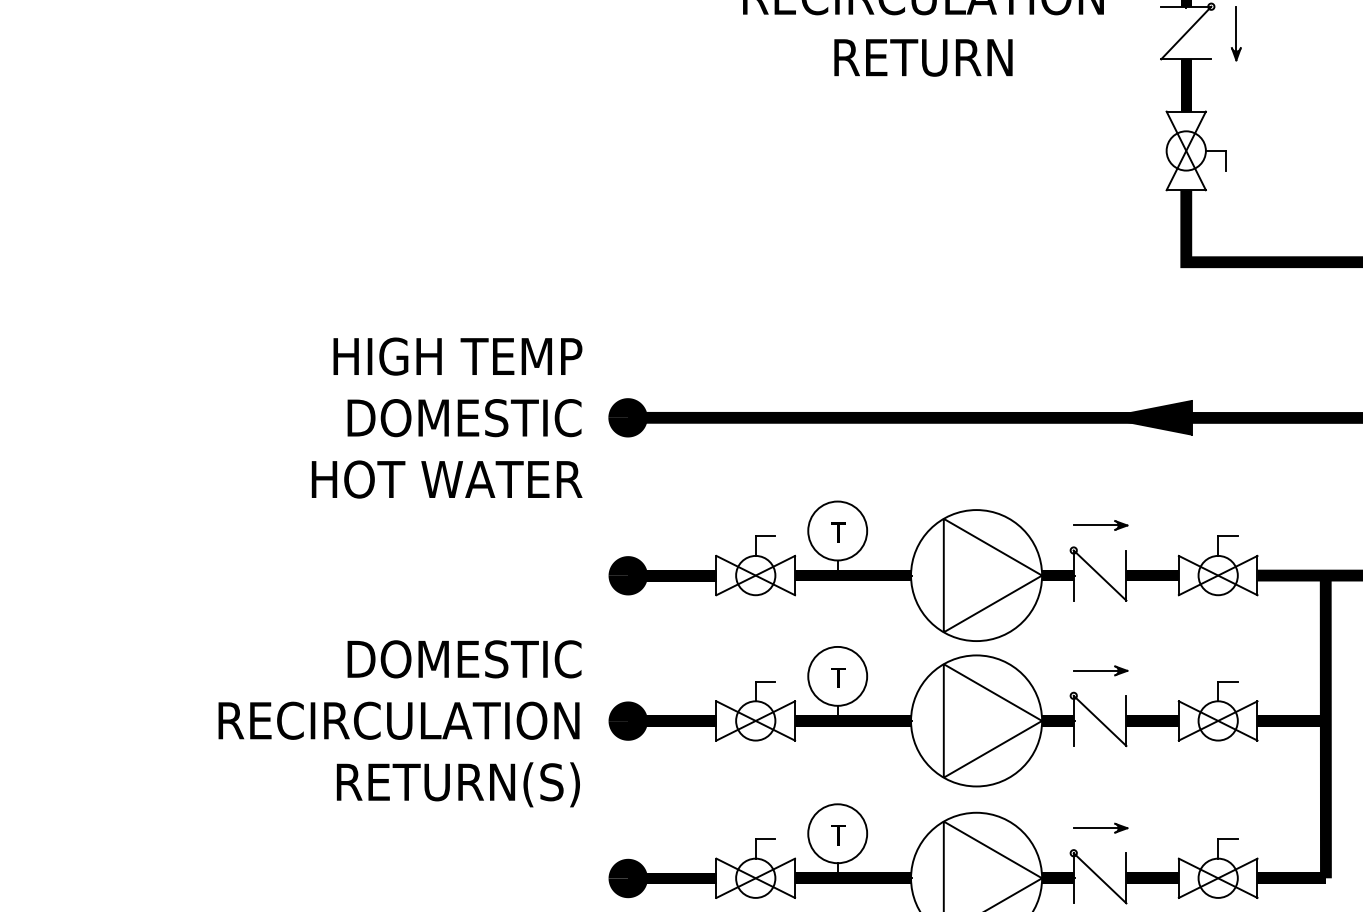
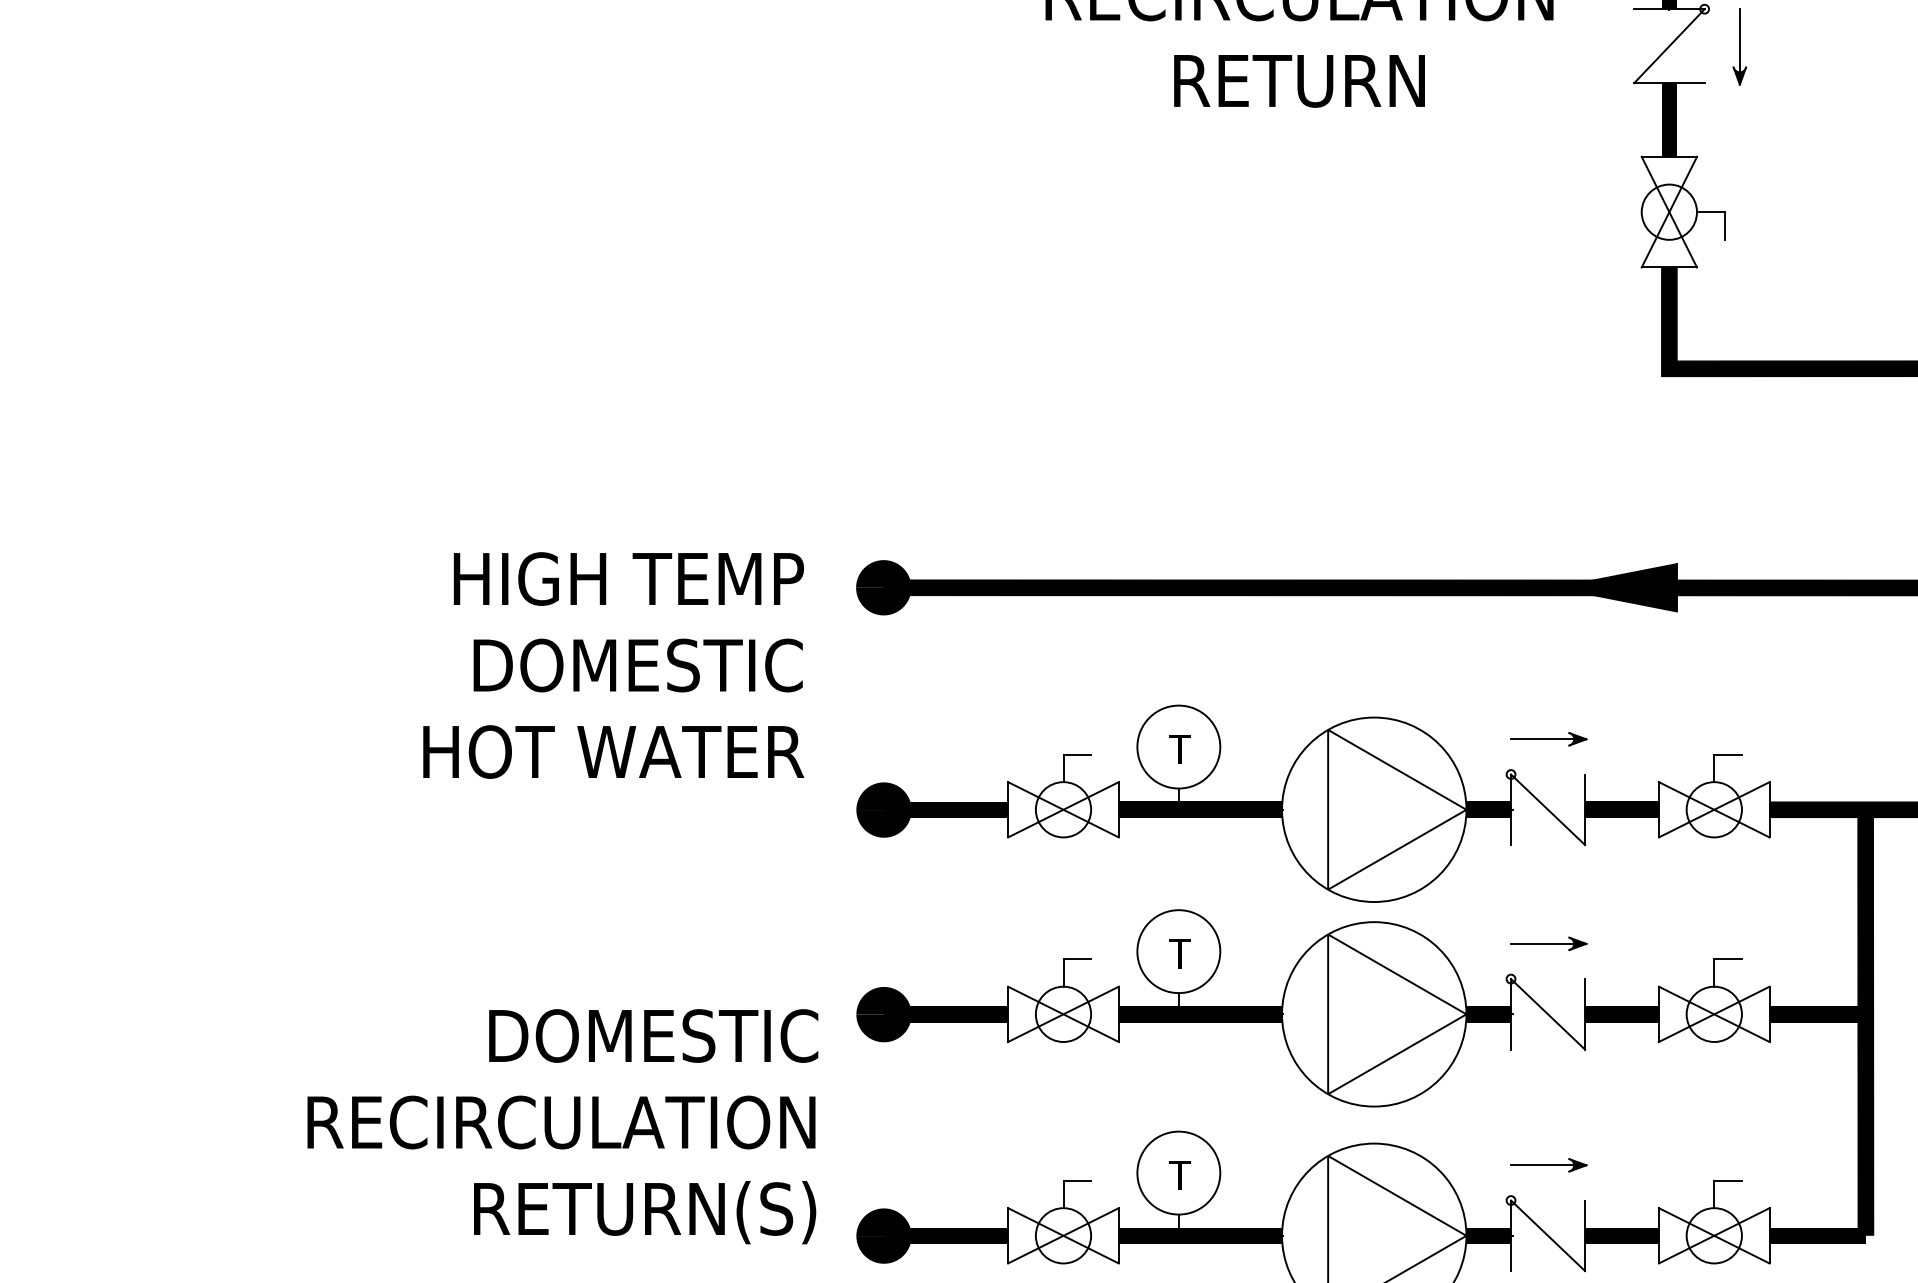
text: (446, 417) -> (612, 664), moved
text: (399, 723) -> (562, 1126), moved

